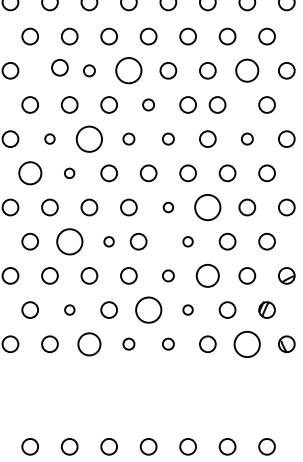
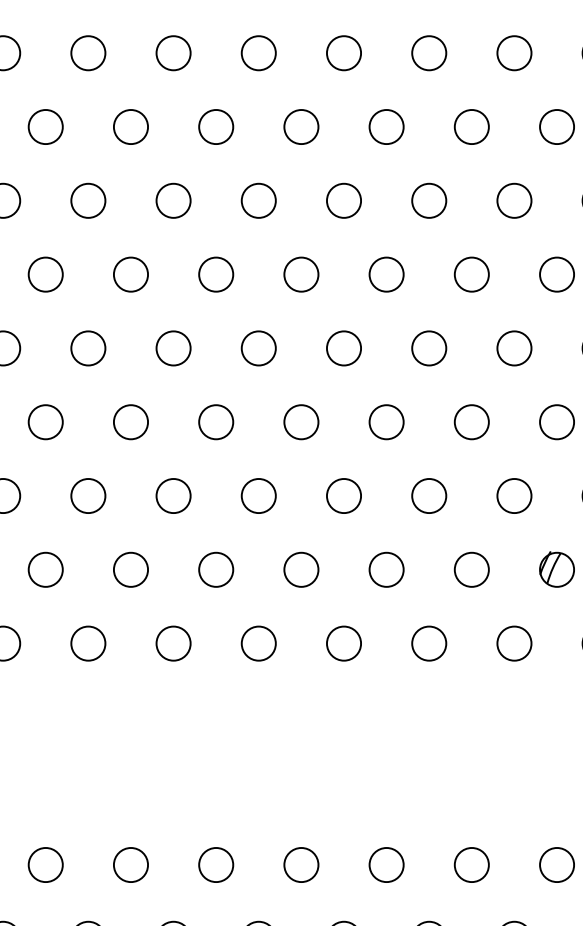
circle: (59, 67) -> (87, 52), moved
circle: (89, 70) -> (173, 52), size x1.43
circle: (128, 70) -> (257, 52), size x0.62
circle: (247, 70) -> (514, 52), size x0.71
circle: (148, 104) -> (301, 126), size x1.43
circle: (217, 104) -> (471, 126), moved
circle: (49, 138) -> (87, 199), size x1.67
circle: (89, 138) -> (173, 199), size x0.62
circle: (128, 138) -> (257, 199), size x1.43
circle: (168, 138) -> (344, 199), size x1.43
circle: (247, 138) -> (514, 199), size x1.43
circle: (29, 173) -> (44, 274), size x0.71
circle: (69, 173) -> (130, 274), size x1.67
circle: (168, 207) -> (344, 348), size x1.67
circle: (207, 207) -> (428, 348), size x0.62
circle: (69, 241) -> (130, 421), size x0.62
circle: (108, 241) -> (214, 421), size x1.67
circle: (138, 241) -> (301, 421), moved
circle: (187, 241) -> (385, 421), size x1.67
circle: (168, 275) -> (344, 495), size x1.43
circle: (207, 275) -> (428, 495), size x0.71
circle: (69, 309) -> (130, 568), size x1.67
circle: (148, 309) -> (301, 568), size x0.62
circle: (187, 309) -> (385, 568), size x1.67
circle: (89, 343) -> (173, 641), size x0.71
circle: (128, 343) -> (257, 641), size x1.43
circle: (168, 343) -> (344, 641), size x1.43
circle: (247, 343) -> (514, 641), size x0.62

